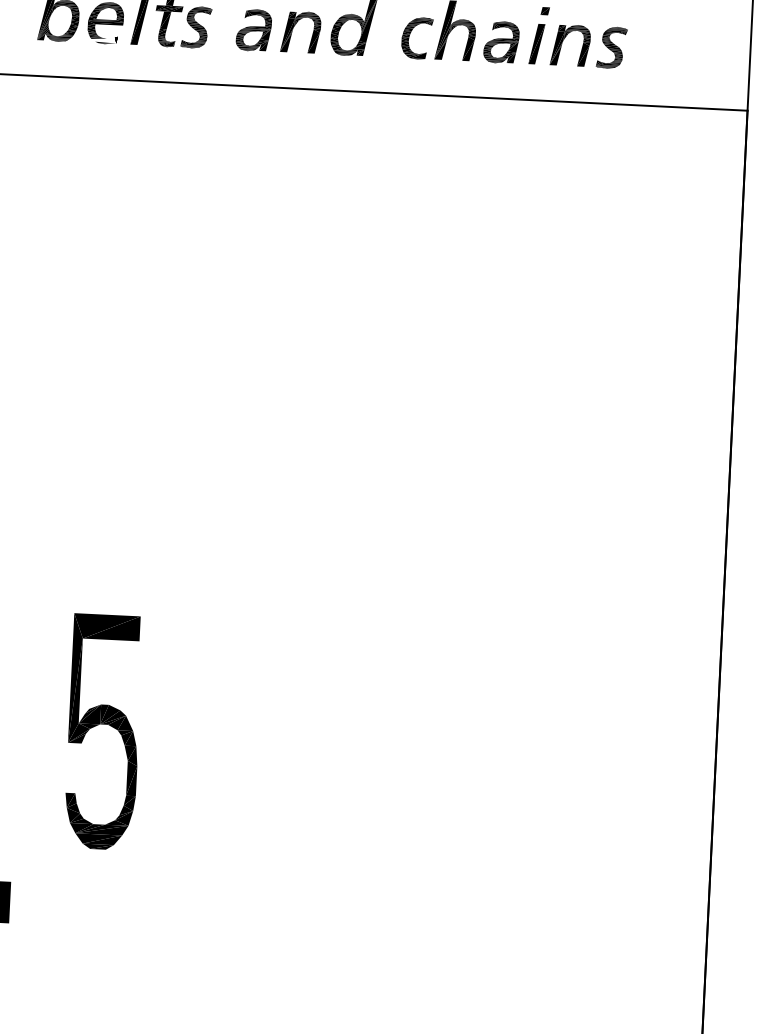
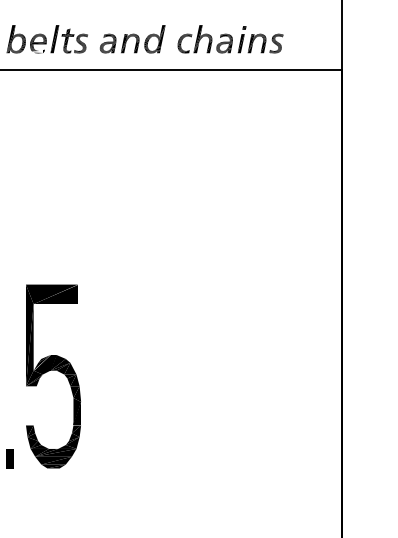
part: (103, 732) -> (53, 376), size x1.67

